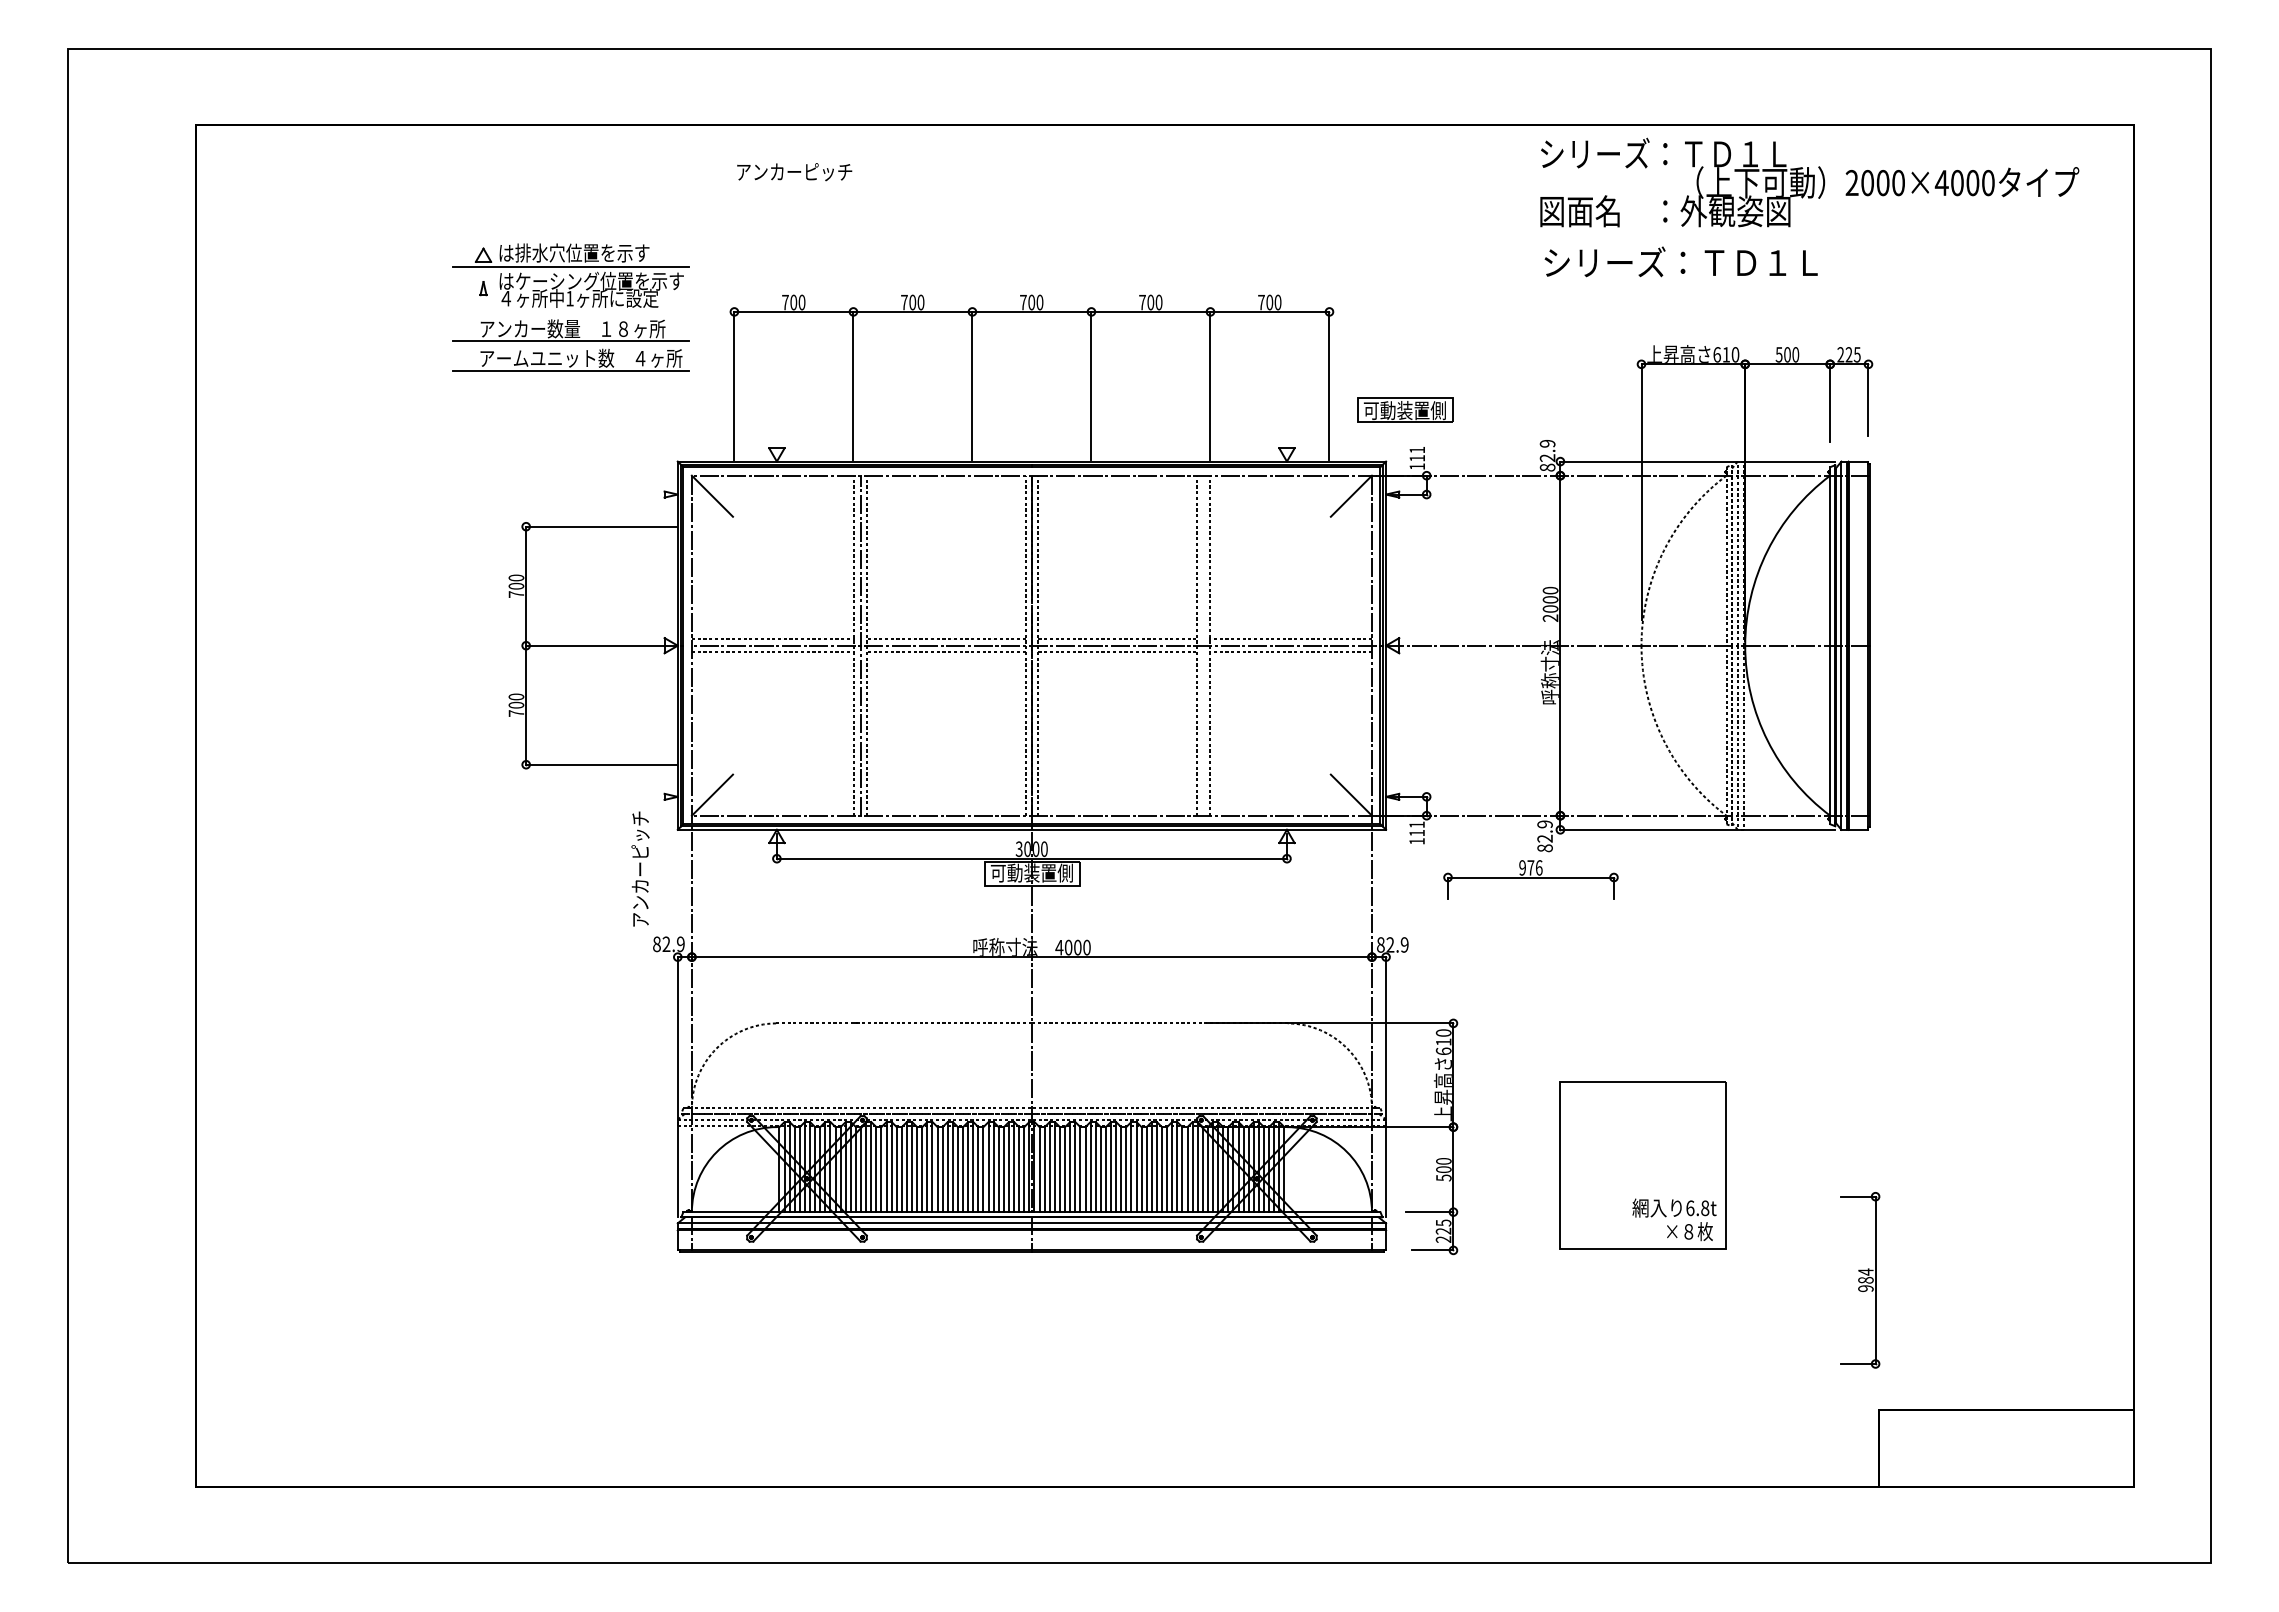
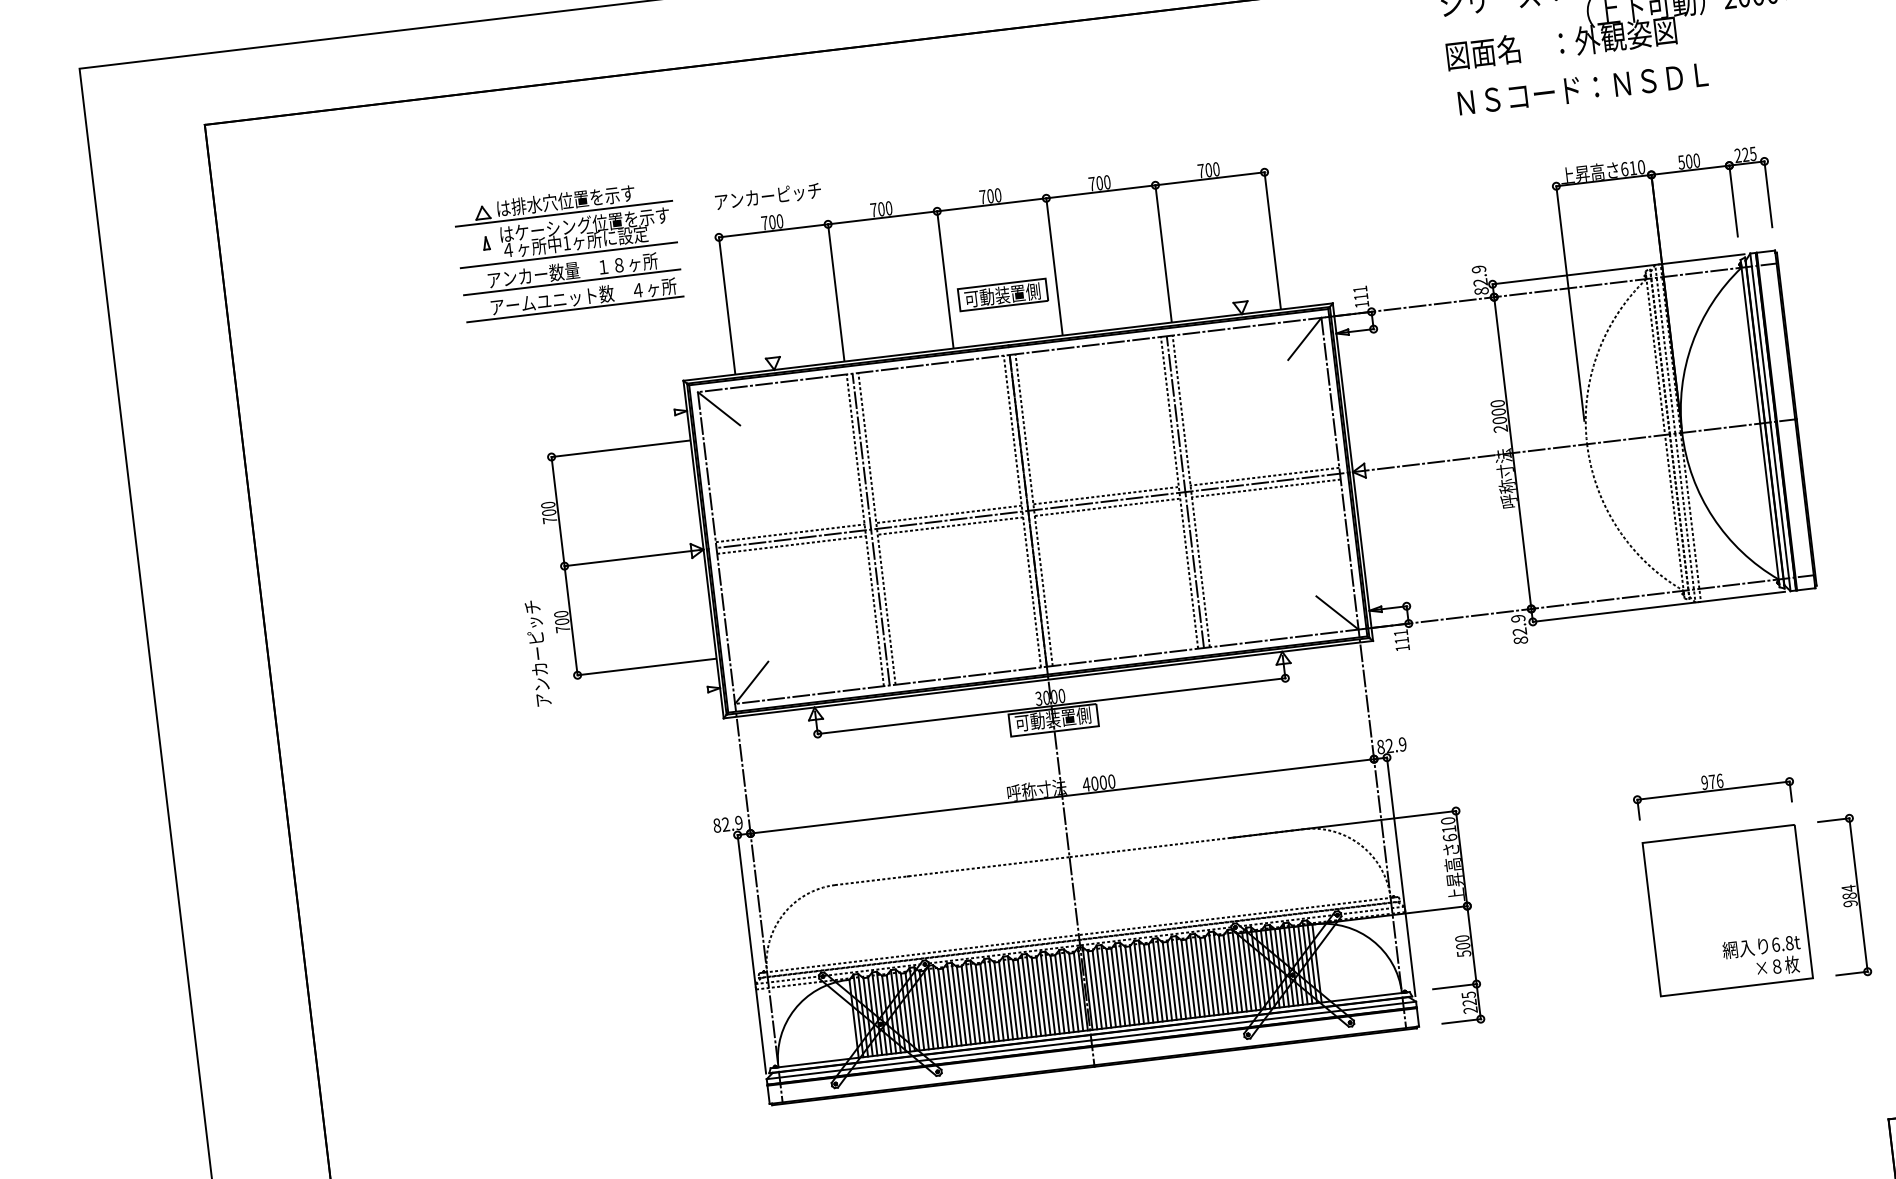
text: (794, 172) -> (768, 196), moved
text: (1681, 261) -> (1581, 87), シリーズ：ＴＤ１Ｌ -> ＮＳコード：ＮＳＤＬ
line: (570, 311) -> (568, 254), added
part: (1405, 409) -> (1002, 294), moved
line: (1203, 645) -> (1185, 491), added
text: (640, 868) -> (538, 652), moved
part: (1530, 879) -> (1713, 792), moved
part: (1642, 1165) -> (1727, 910), moved
part: (1860, 1280) -> (1844, 896), moved

